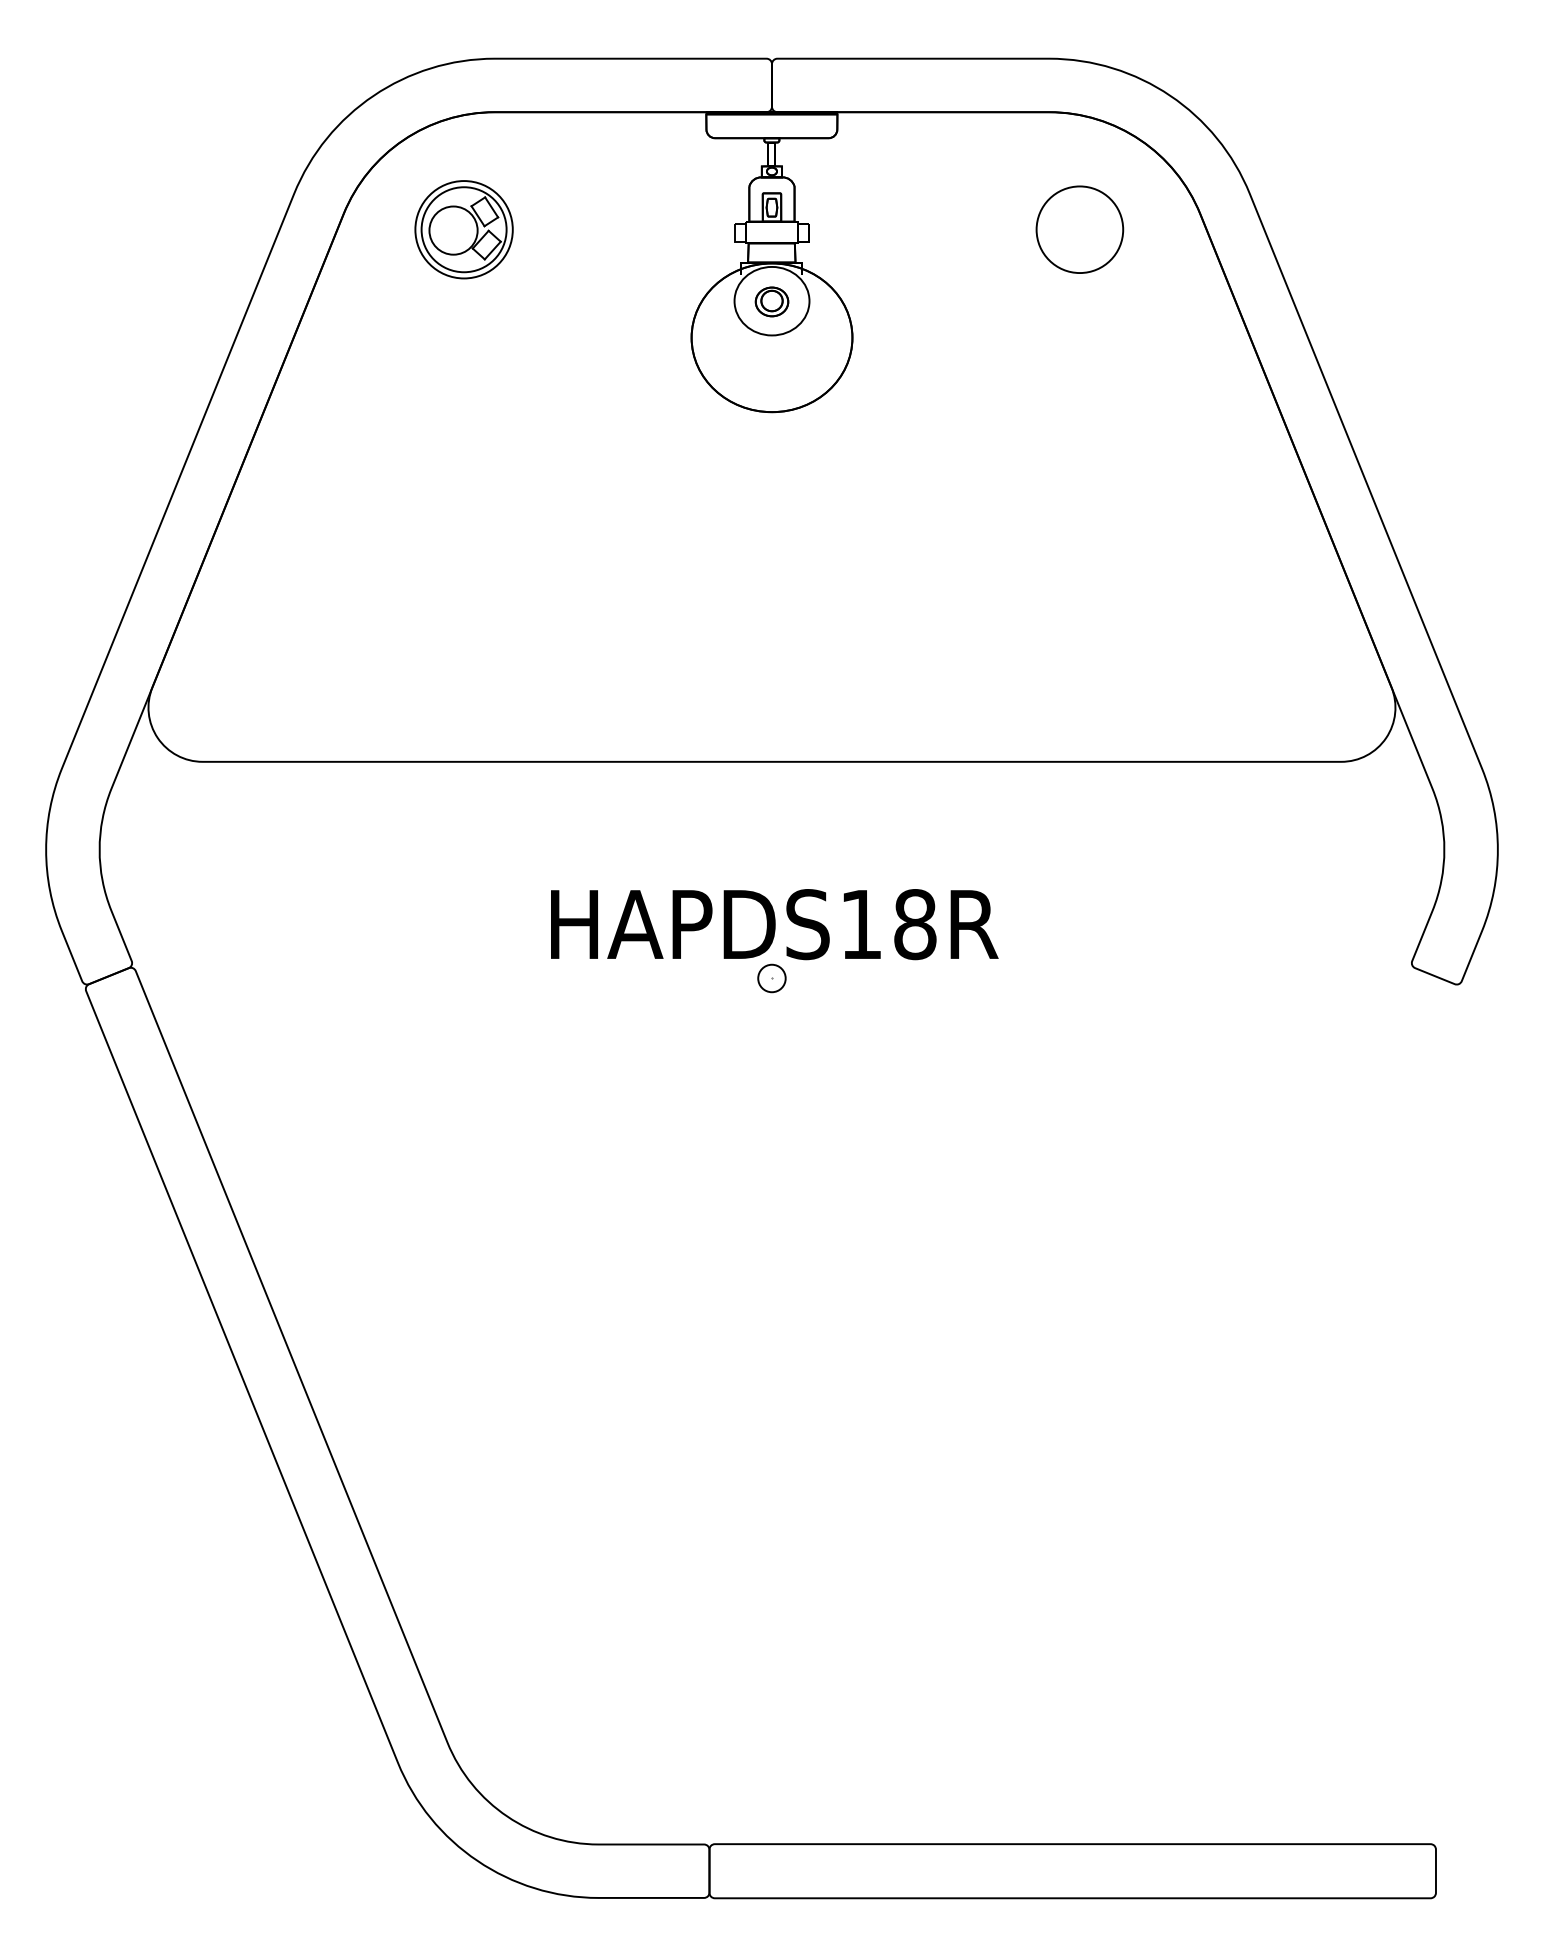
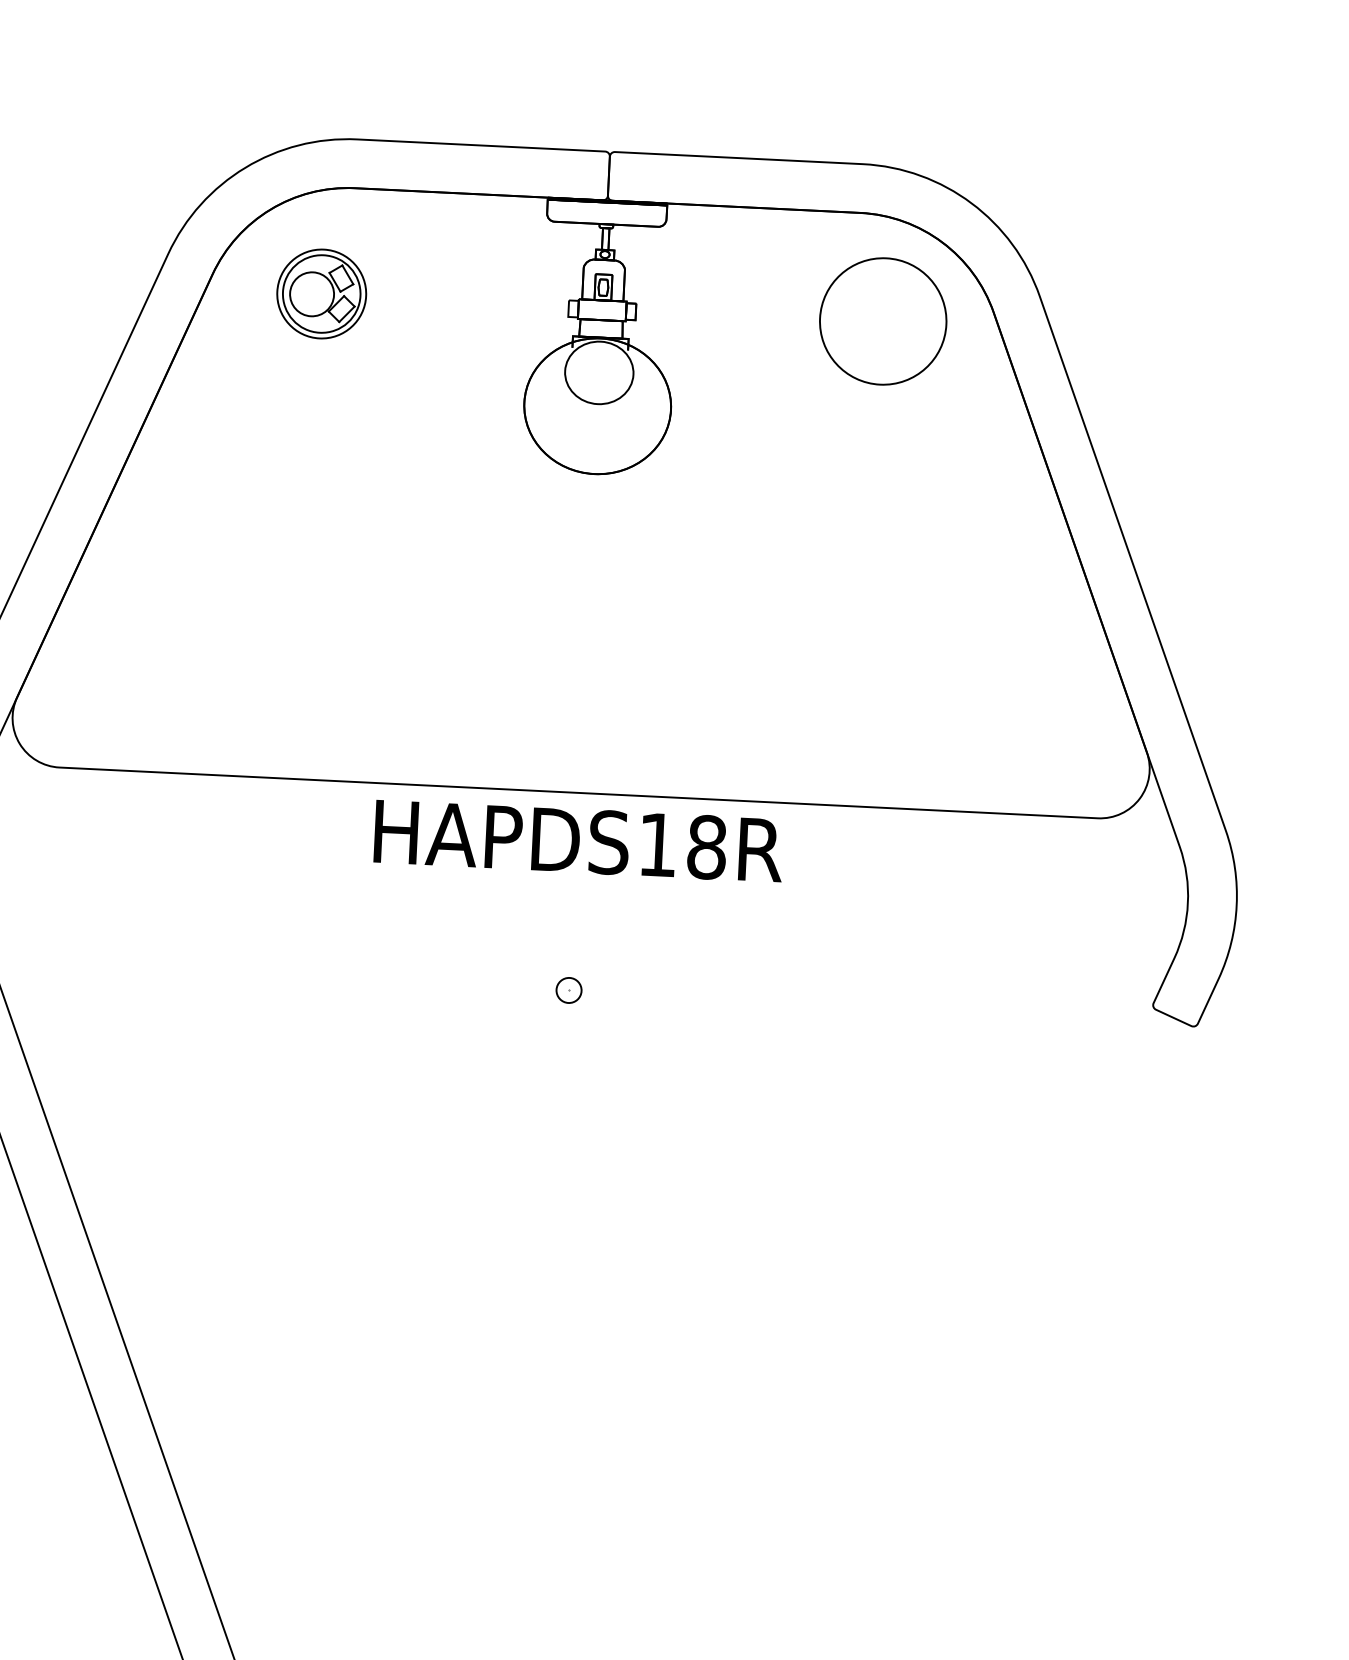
circle: (1079, 229) -> (882, 321), size x1.6
part: (771, 301) -> (598, 373), removed
text: (774, 924) -> (578, 841), moved

